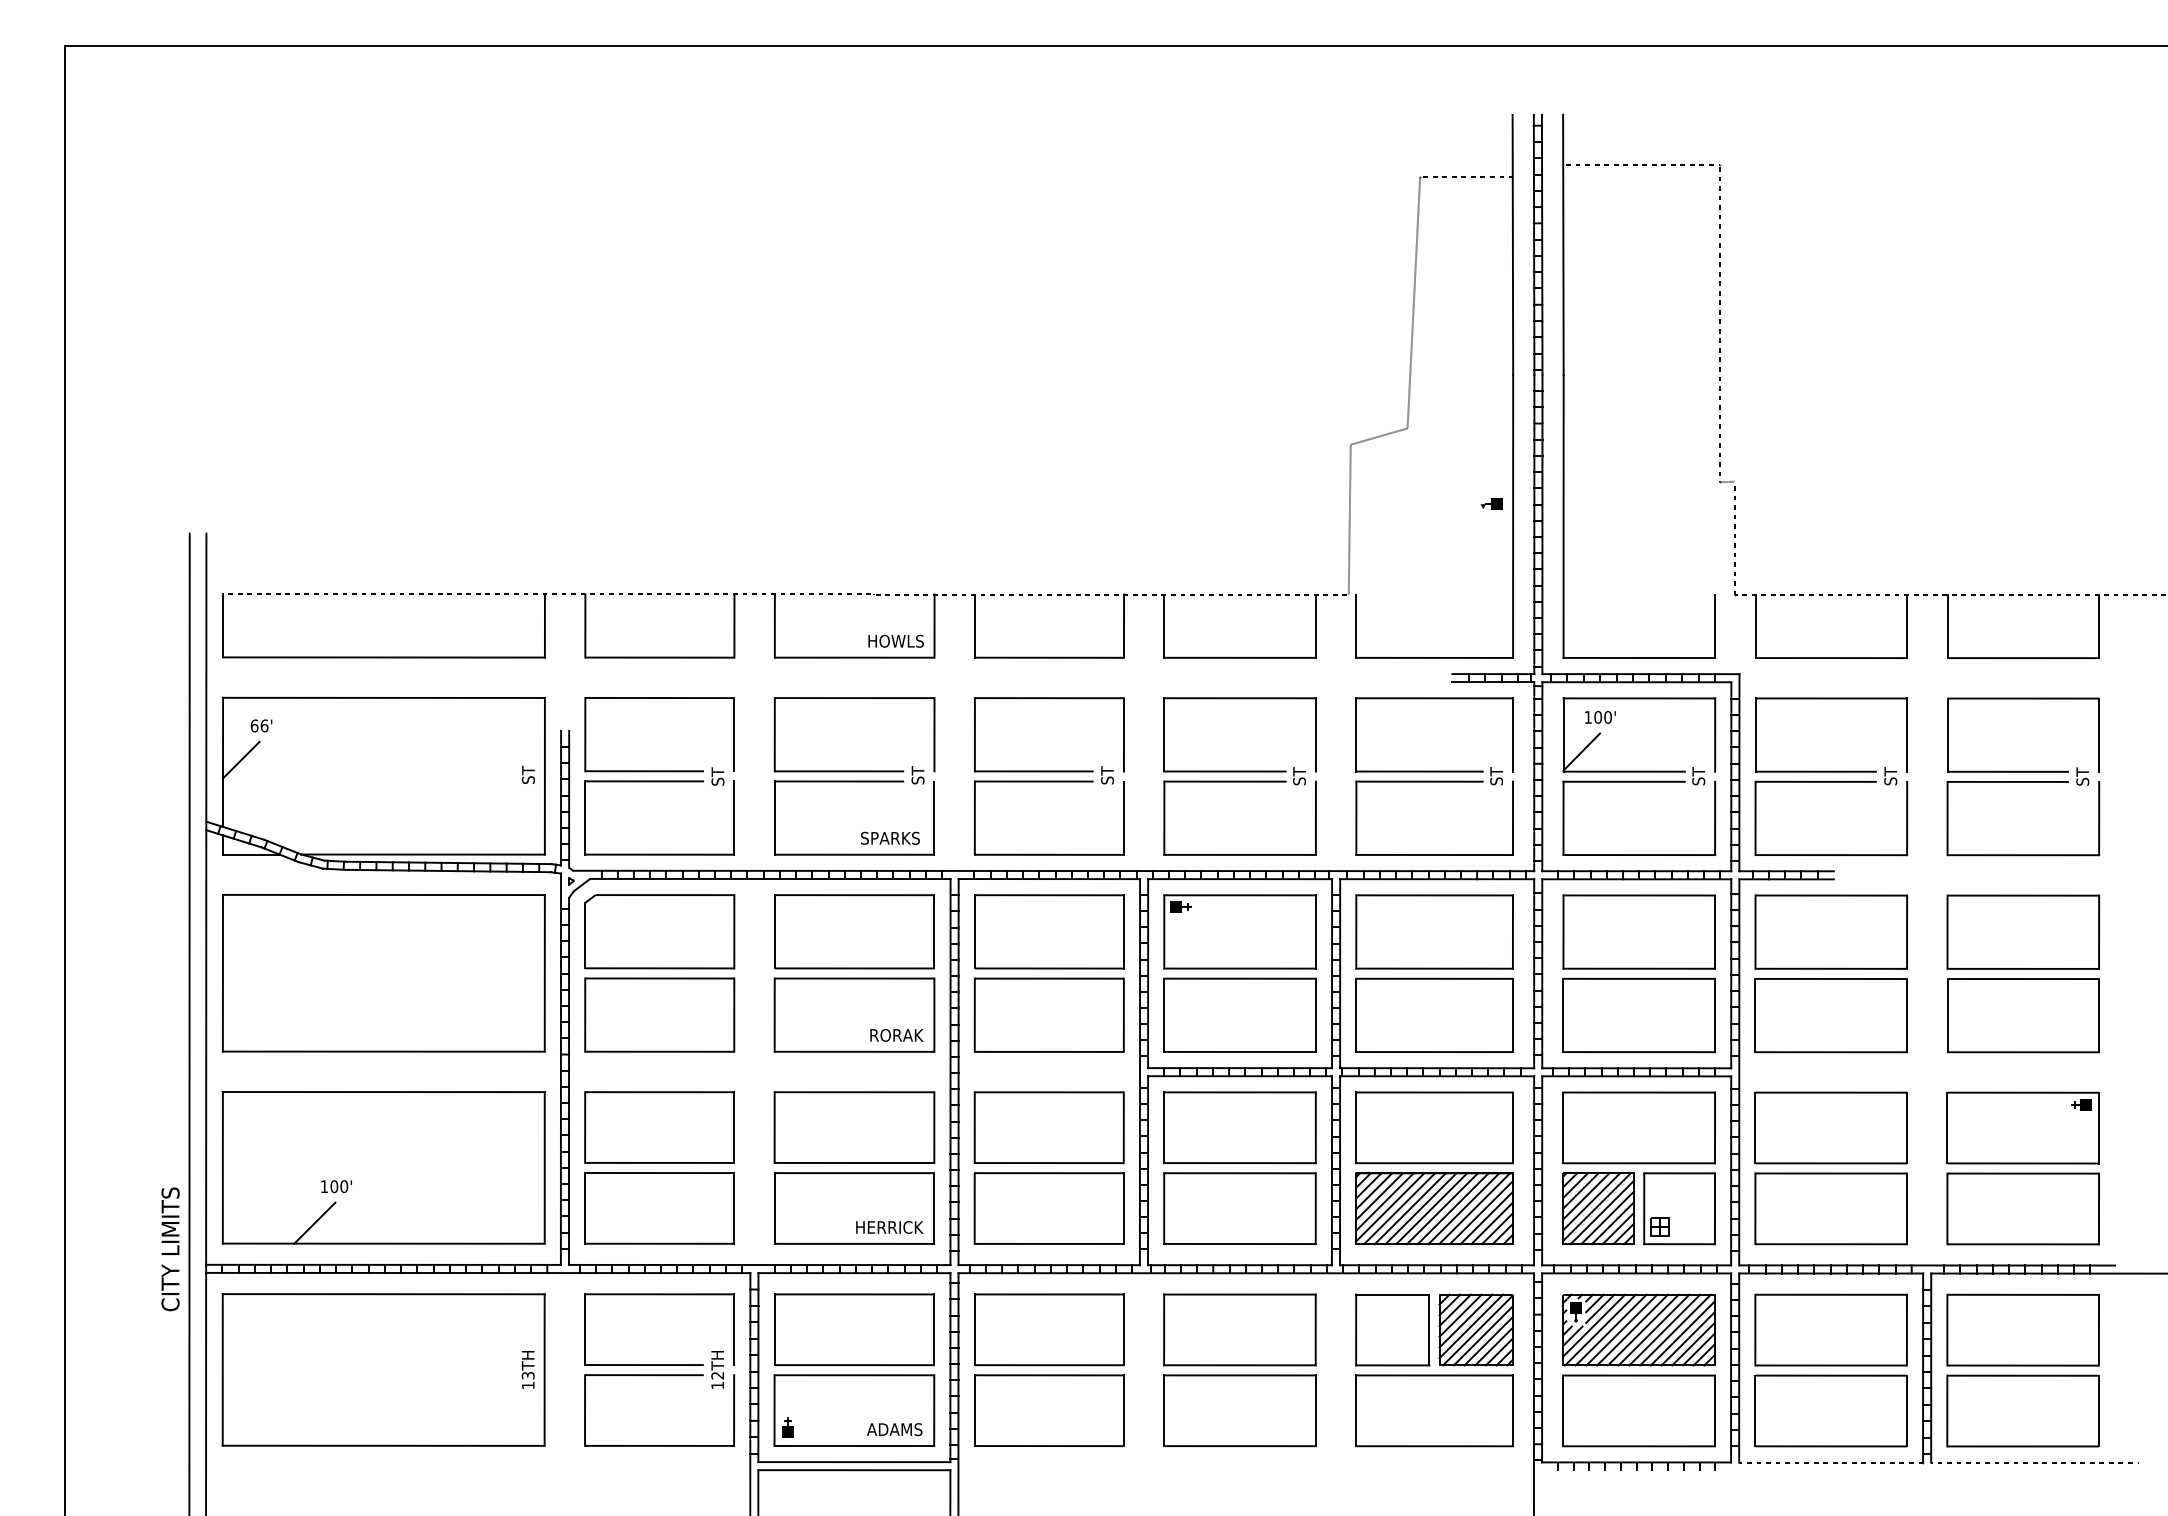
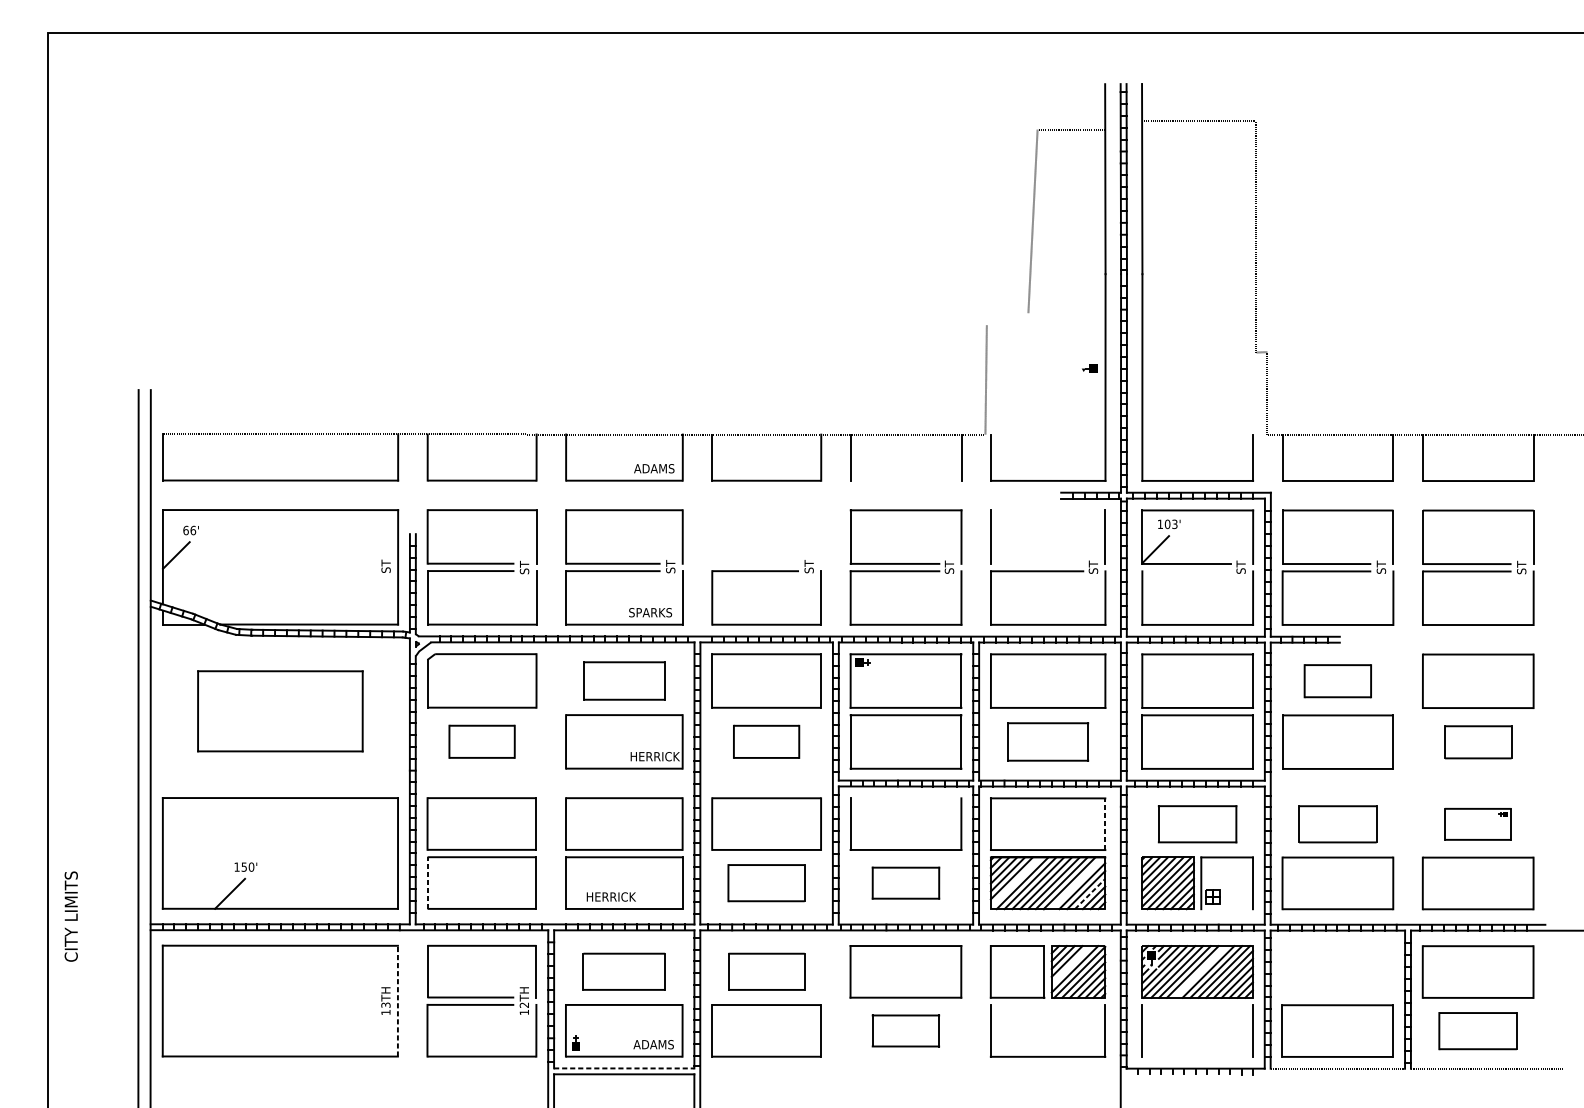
line: (1378, 436) -> (1007, 319), removed
text: (895, 640) -> (654, 468), HOWLS -> ADAMS
line: (1240, 657) -> (906, 480), removed
line: (1434, 698) -> (1048, 510), removed
part: (1049, 699) -> (766, 511), removed
text: (1607, 717) -> (1174, 524), 100' -> 103'
line: (1419, 771) -> (1037, 563), removed
line: (1623, 781) -> (1186, 571), removed
part: (854, 931) -> (624, 680), size x0.7
part: (1830, 931) -> (1337, 680), size x0.6
part: (383, 973) -> (280, 711), size x0.7
part: (659, 1014) -> (481, 741), size x0.6
part: (1048, 1014) -> (766, 741), size x0.6
part: (1434, 1014) -> (1048, 741), size x0.7
part: (2023, 1015) -> (1478, 742), size x0.6
text: (896, 1034) -> (655, 756), RORAK -> HERRICK
line: (1239, 1092) -> (905, 798), removed
line: (1512, 1127) -> (1105, 823), solid -> dashed
part: (1638, 1127) -> (1197, 823), size x0.7
part: (1830, 1127) -> (1337, 823), size x0.7
part: (2022, 1127) -> (1477, 823), size x0.6
text: (334, 1186) -> (244, 867), 100' -> 150'
line: (585, 1207) -> (427, 882), solid -> dashed
line: (1390, 1207) -> (1015, 882), removed
part: (1048, 1208) -> (766, 883), size x0.7
part: (1239, 1208) -> (905, 883), size x0.6
line: (1474, 1208) -> (1077, 883), removed
line: (1492, 1223) -> (1090, 894), solid -> dashed
text: (889, 1227) -> (611, 897), moved
line: (1679, 1244) -> (1227, 909), removed
text: (170, 1249) -> (71, 916), moved
line: (1465, 1320) -> (1070, 964), removed
part: (854, 1329) -> (624, 971), size x0.7
part: (1049, 1329) -> (766, 971), size x0.7
line: (1642, 1329) -> (1200, 971), removed
part: (1830, 1329) -> (1337, 971), removed
line: (544, 1370) -> (397, 1001), solid -> dashed
line: (1434, 1375) -> (1048, 1005), removed
line: (1638, 1375) -> (1197, 1005), removed
part: (1239, 1410) -> (905, 1030), size x0.6
part: (2022, 1410) -> (1477, 1030), size x0.7
line: (1638, 1446) -> (1197, 1057), removed
line: (854, 1462) -> (624, 1068), solid -> dashed

